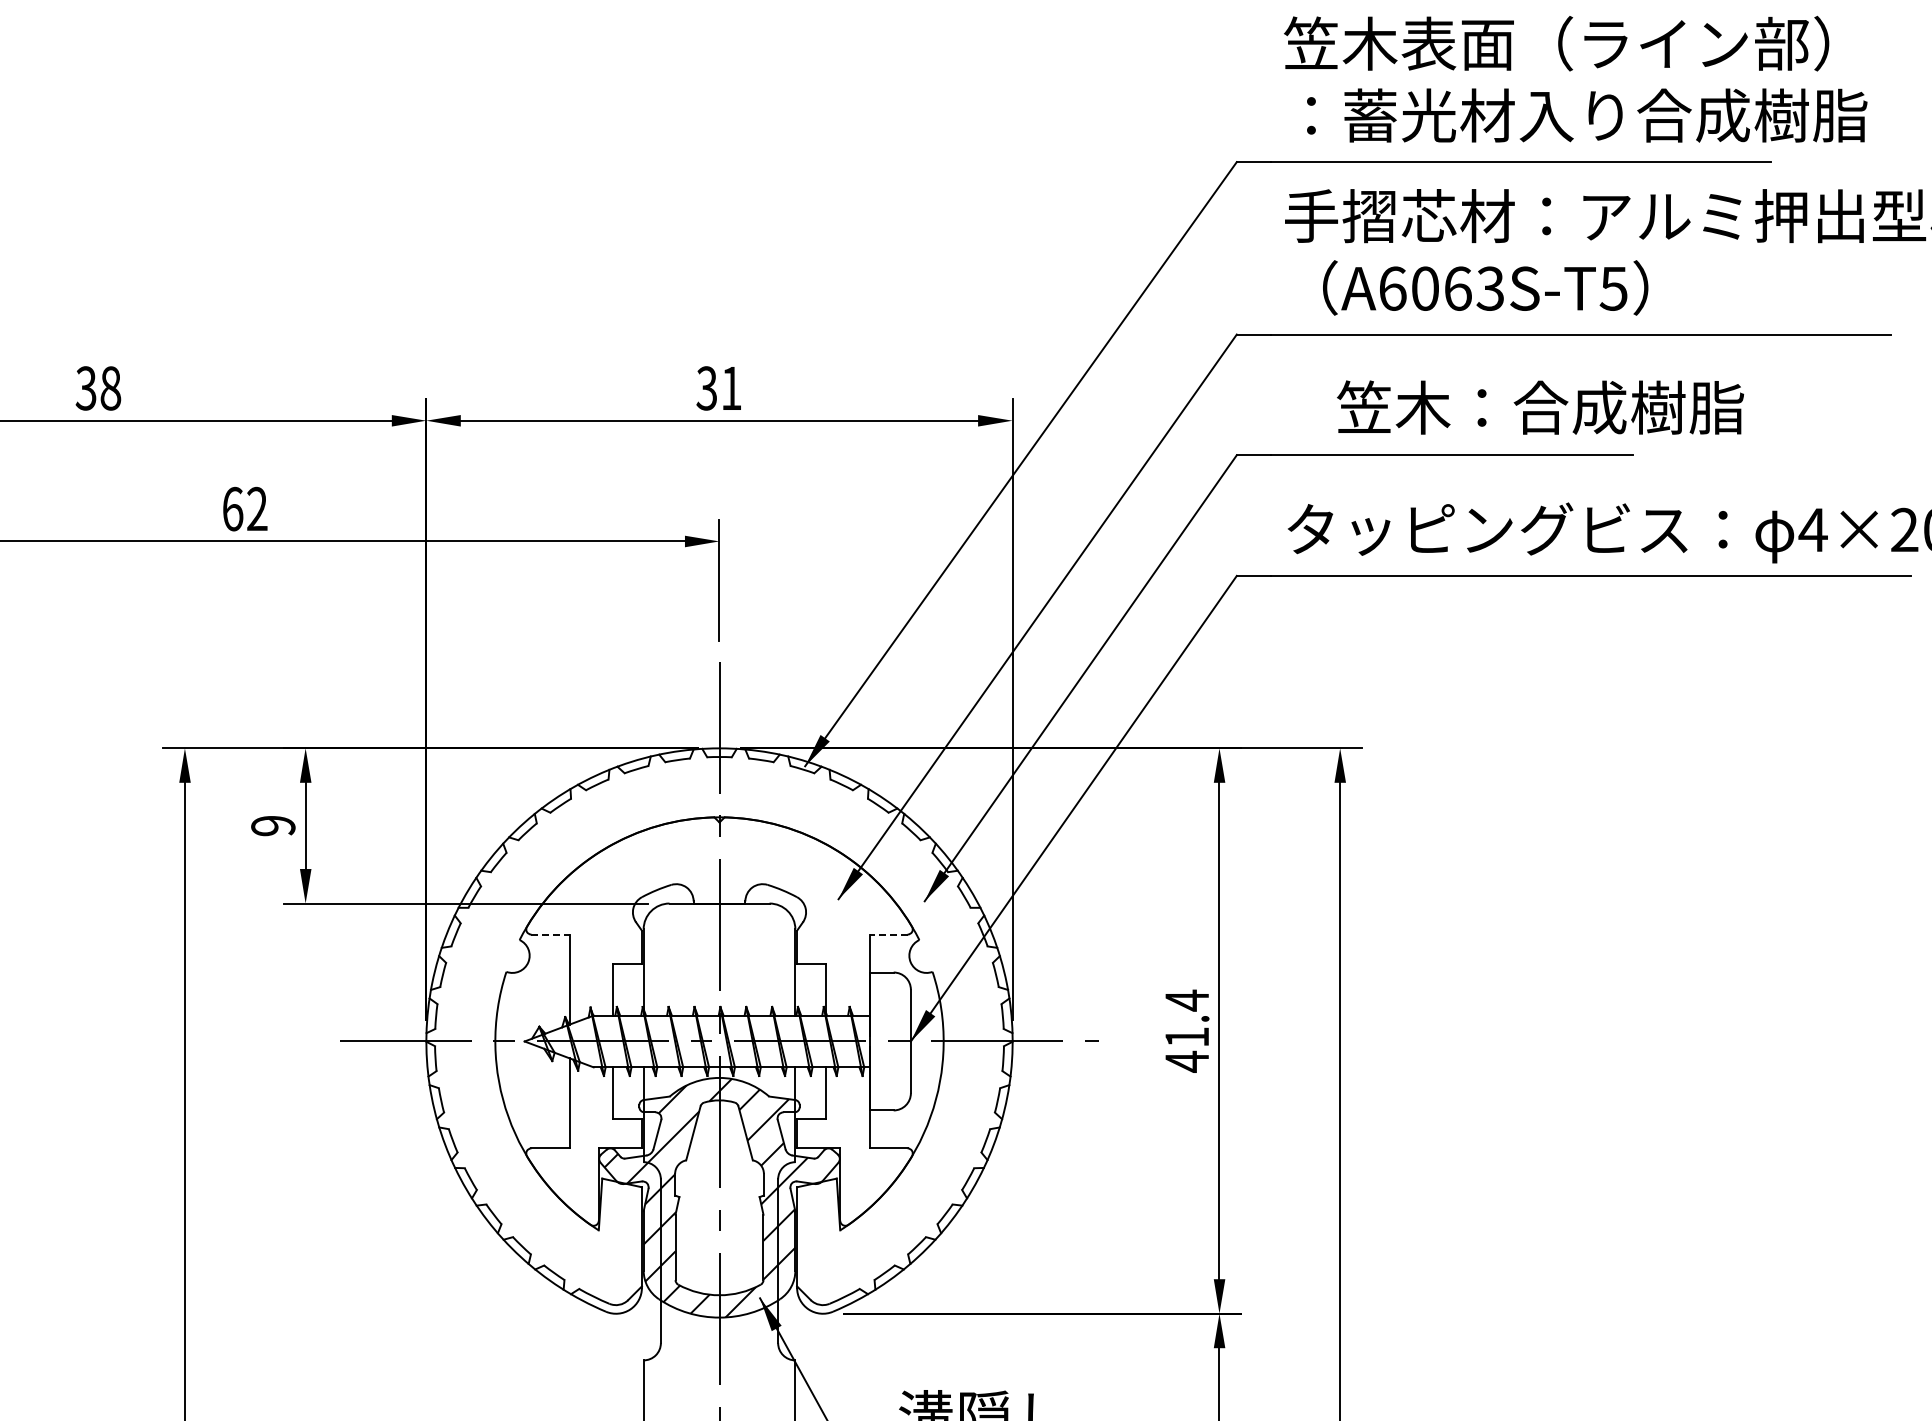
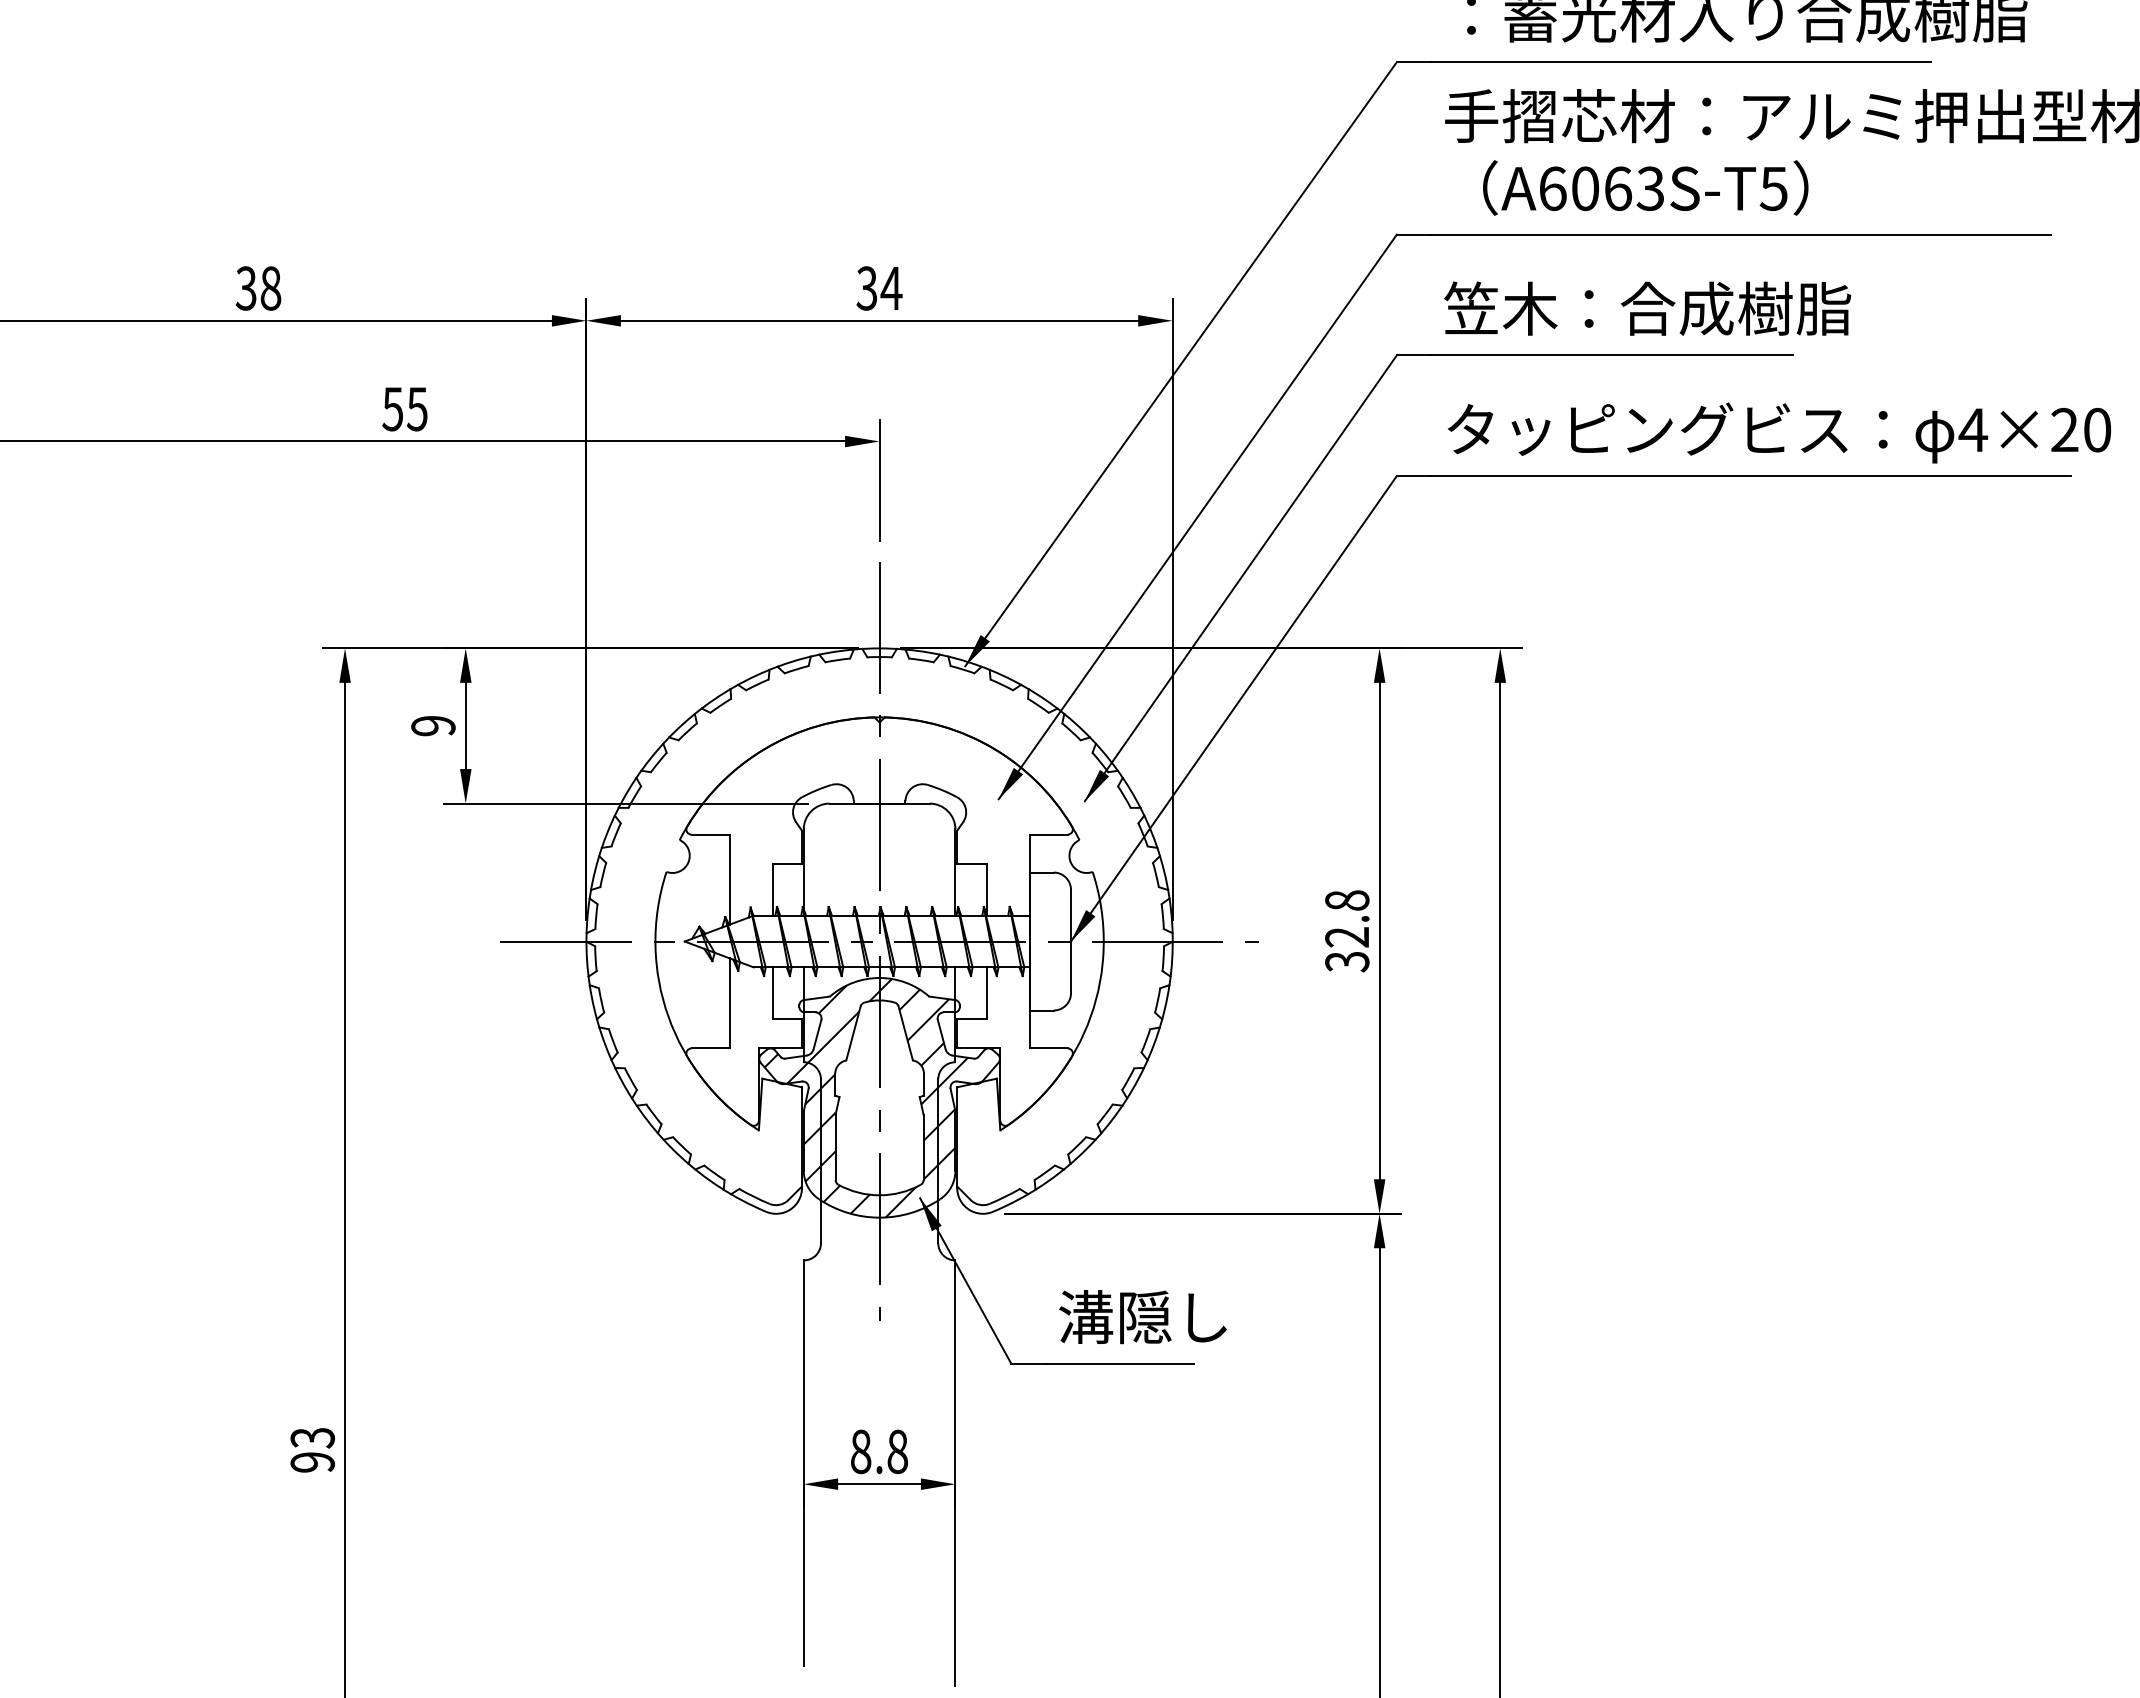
text: (731, 388) -> (891, 288), 31 -> 34
text: (1540, 407) -> (1647, 308), moved
text: (244, 509) -> (404, 409), 62 -> 55
line: (551, 934) -> (711, 834), dashed -> solid
line: (888, 934) -> (1048, 834), dashed -> solid
text: (1187, 1031) -> (1347, 931), 41.4 -> 32.8

